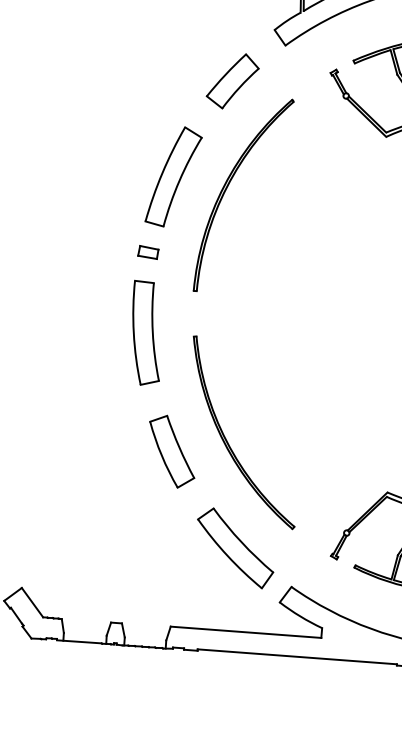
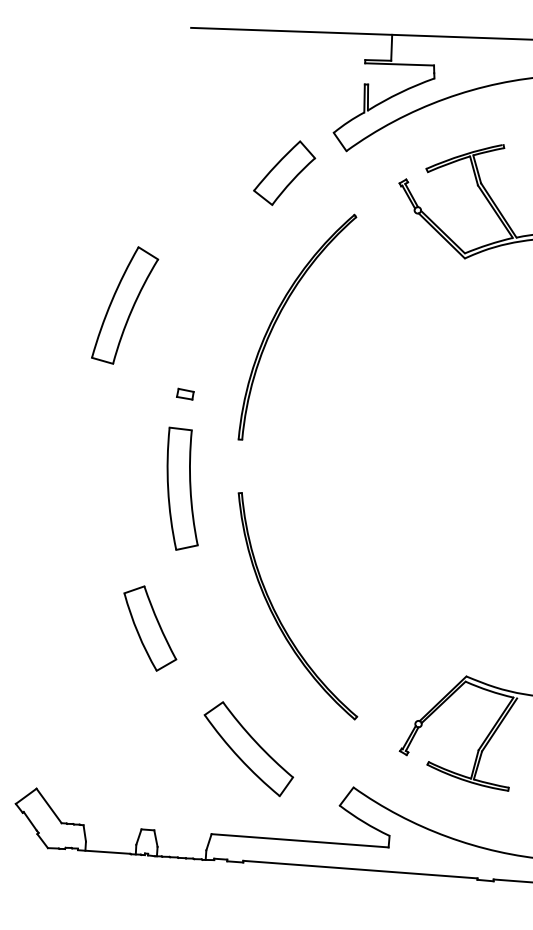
part: (232, 80) -> (284, 172), moved
part: (174, 176) -> (125, 305), moved
part: (148, 251) -> (185, 393), size x0.7
part: (172, 451) -> (150, 628), moved
part: (235, 548) -> (248, 749), moved

